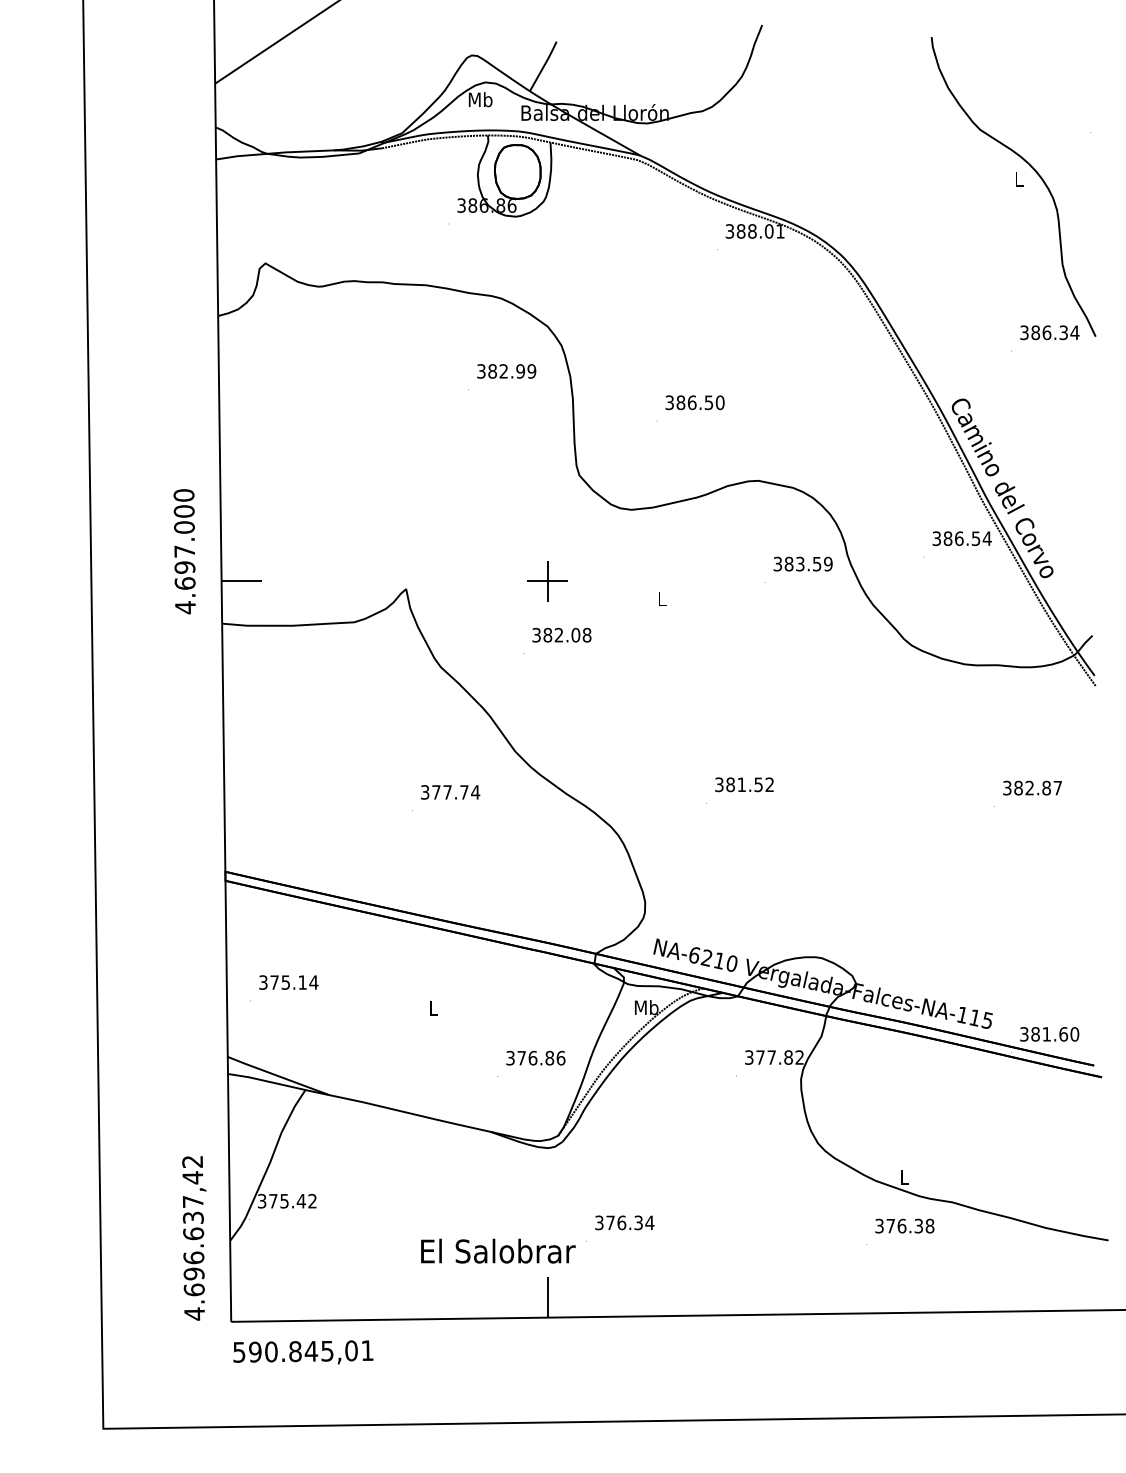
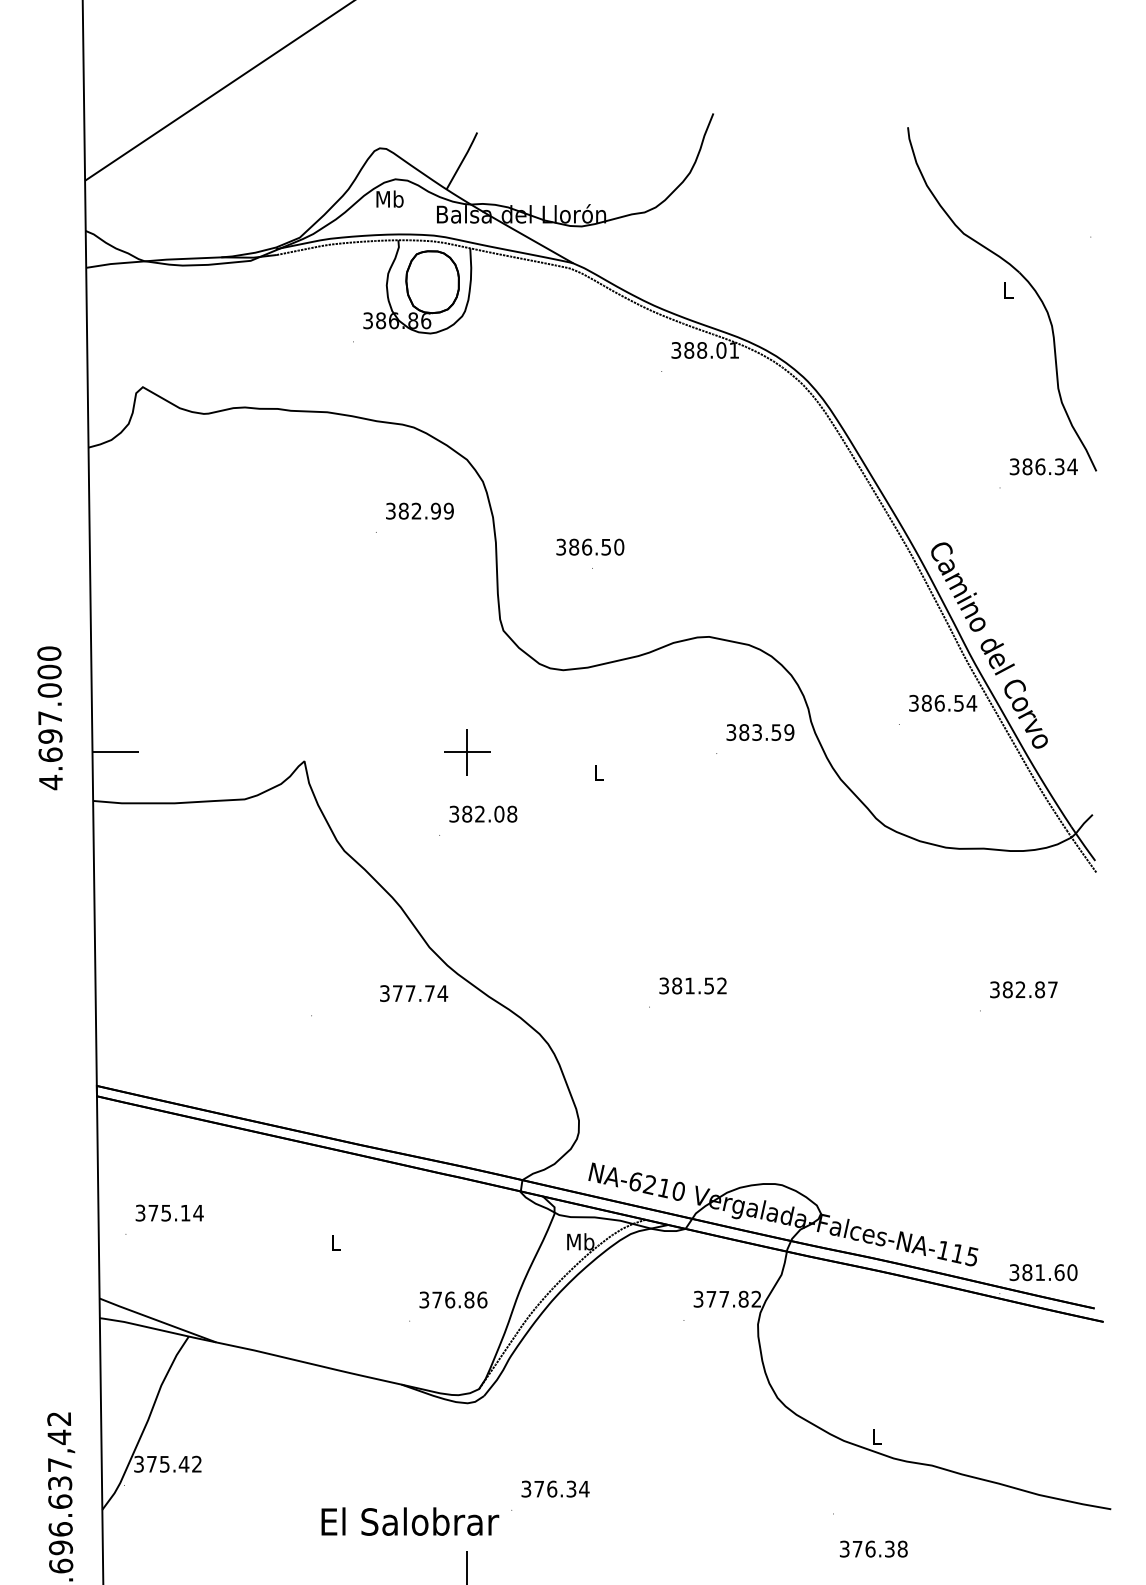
text: (694, 402) -> (589, 546), moved
text: (450, 792) -> (413, 993), moved
text: (904, 1225) -> (873, 1548), moved

